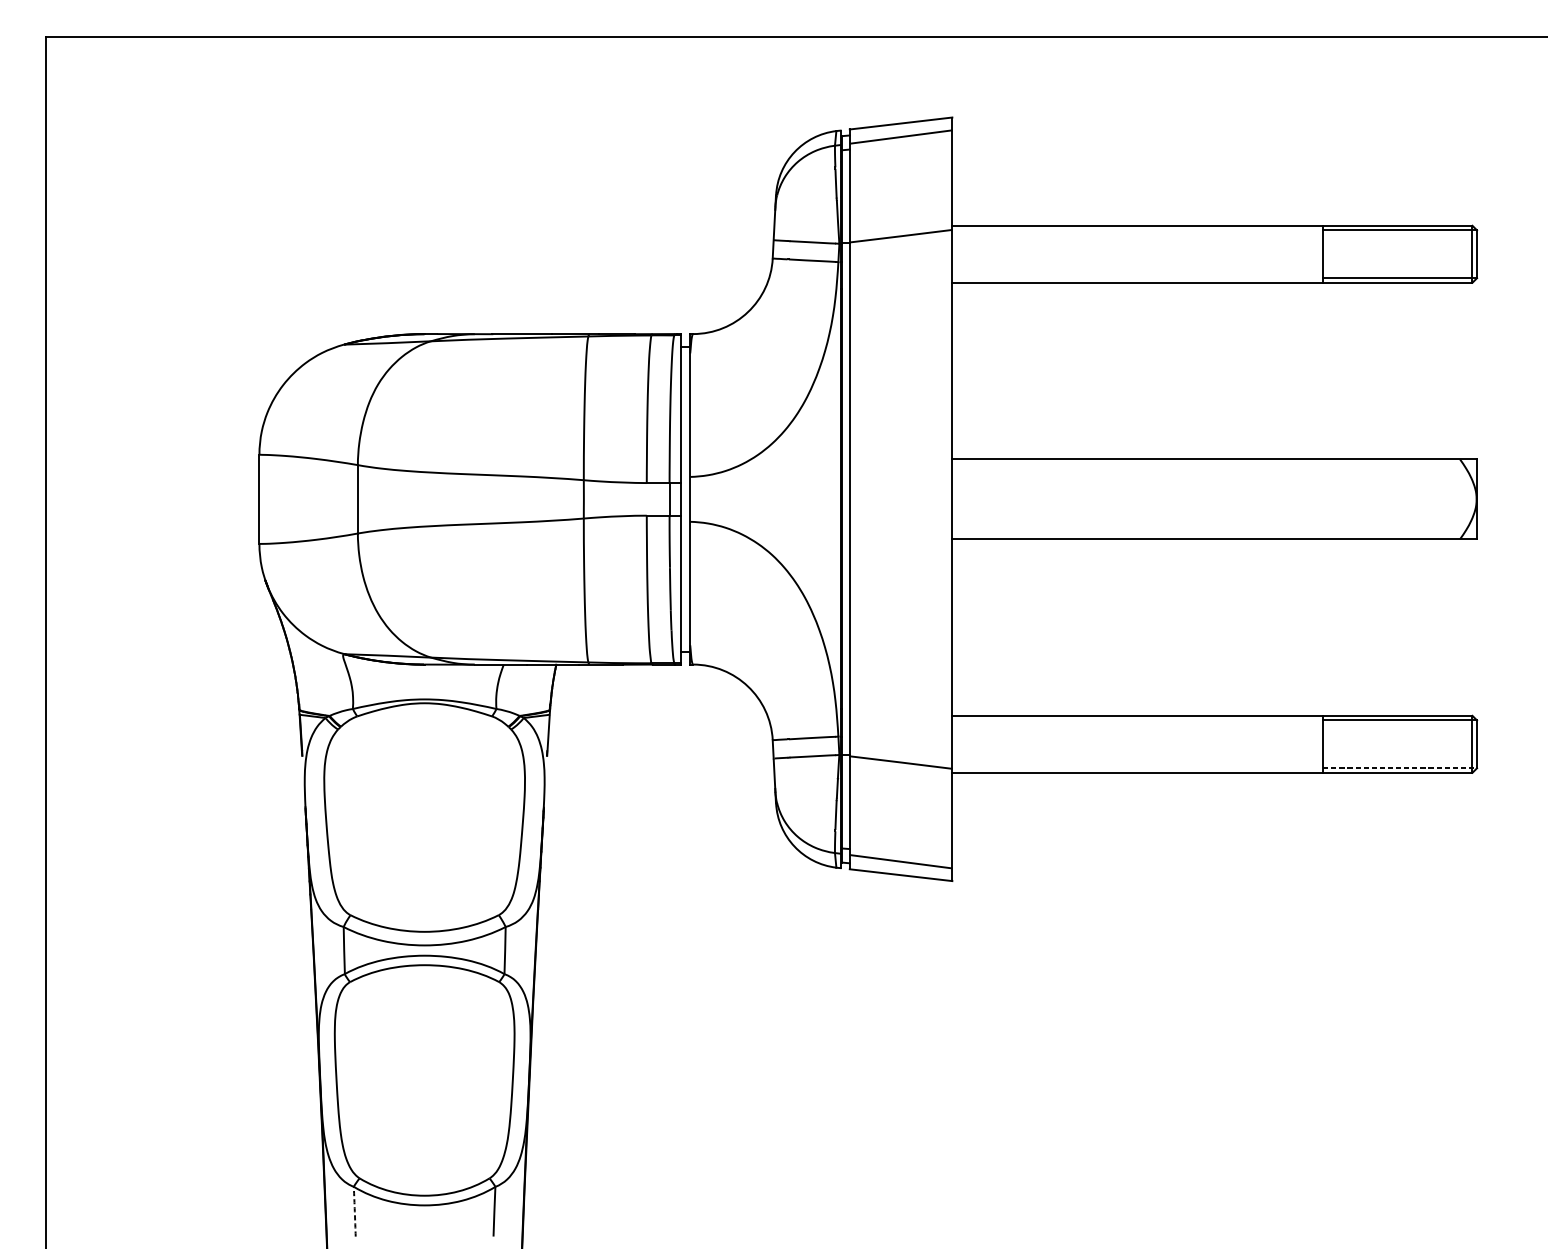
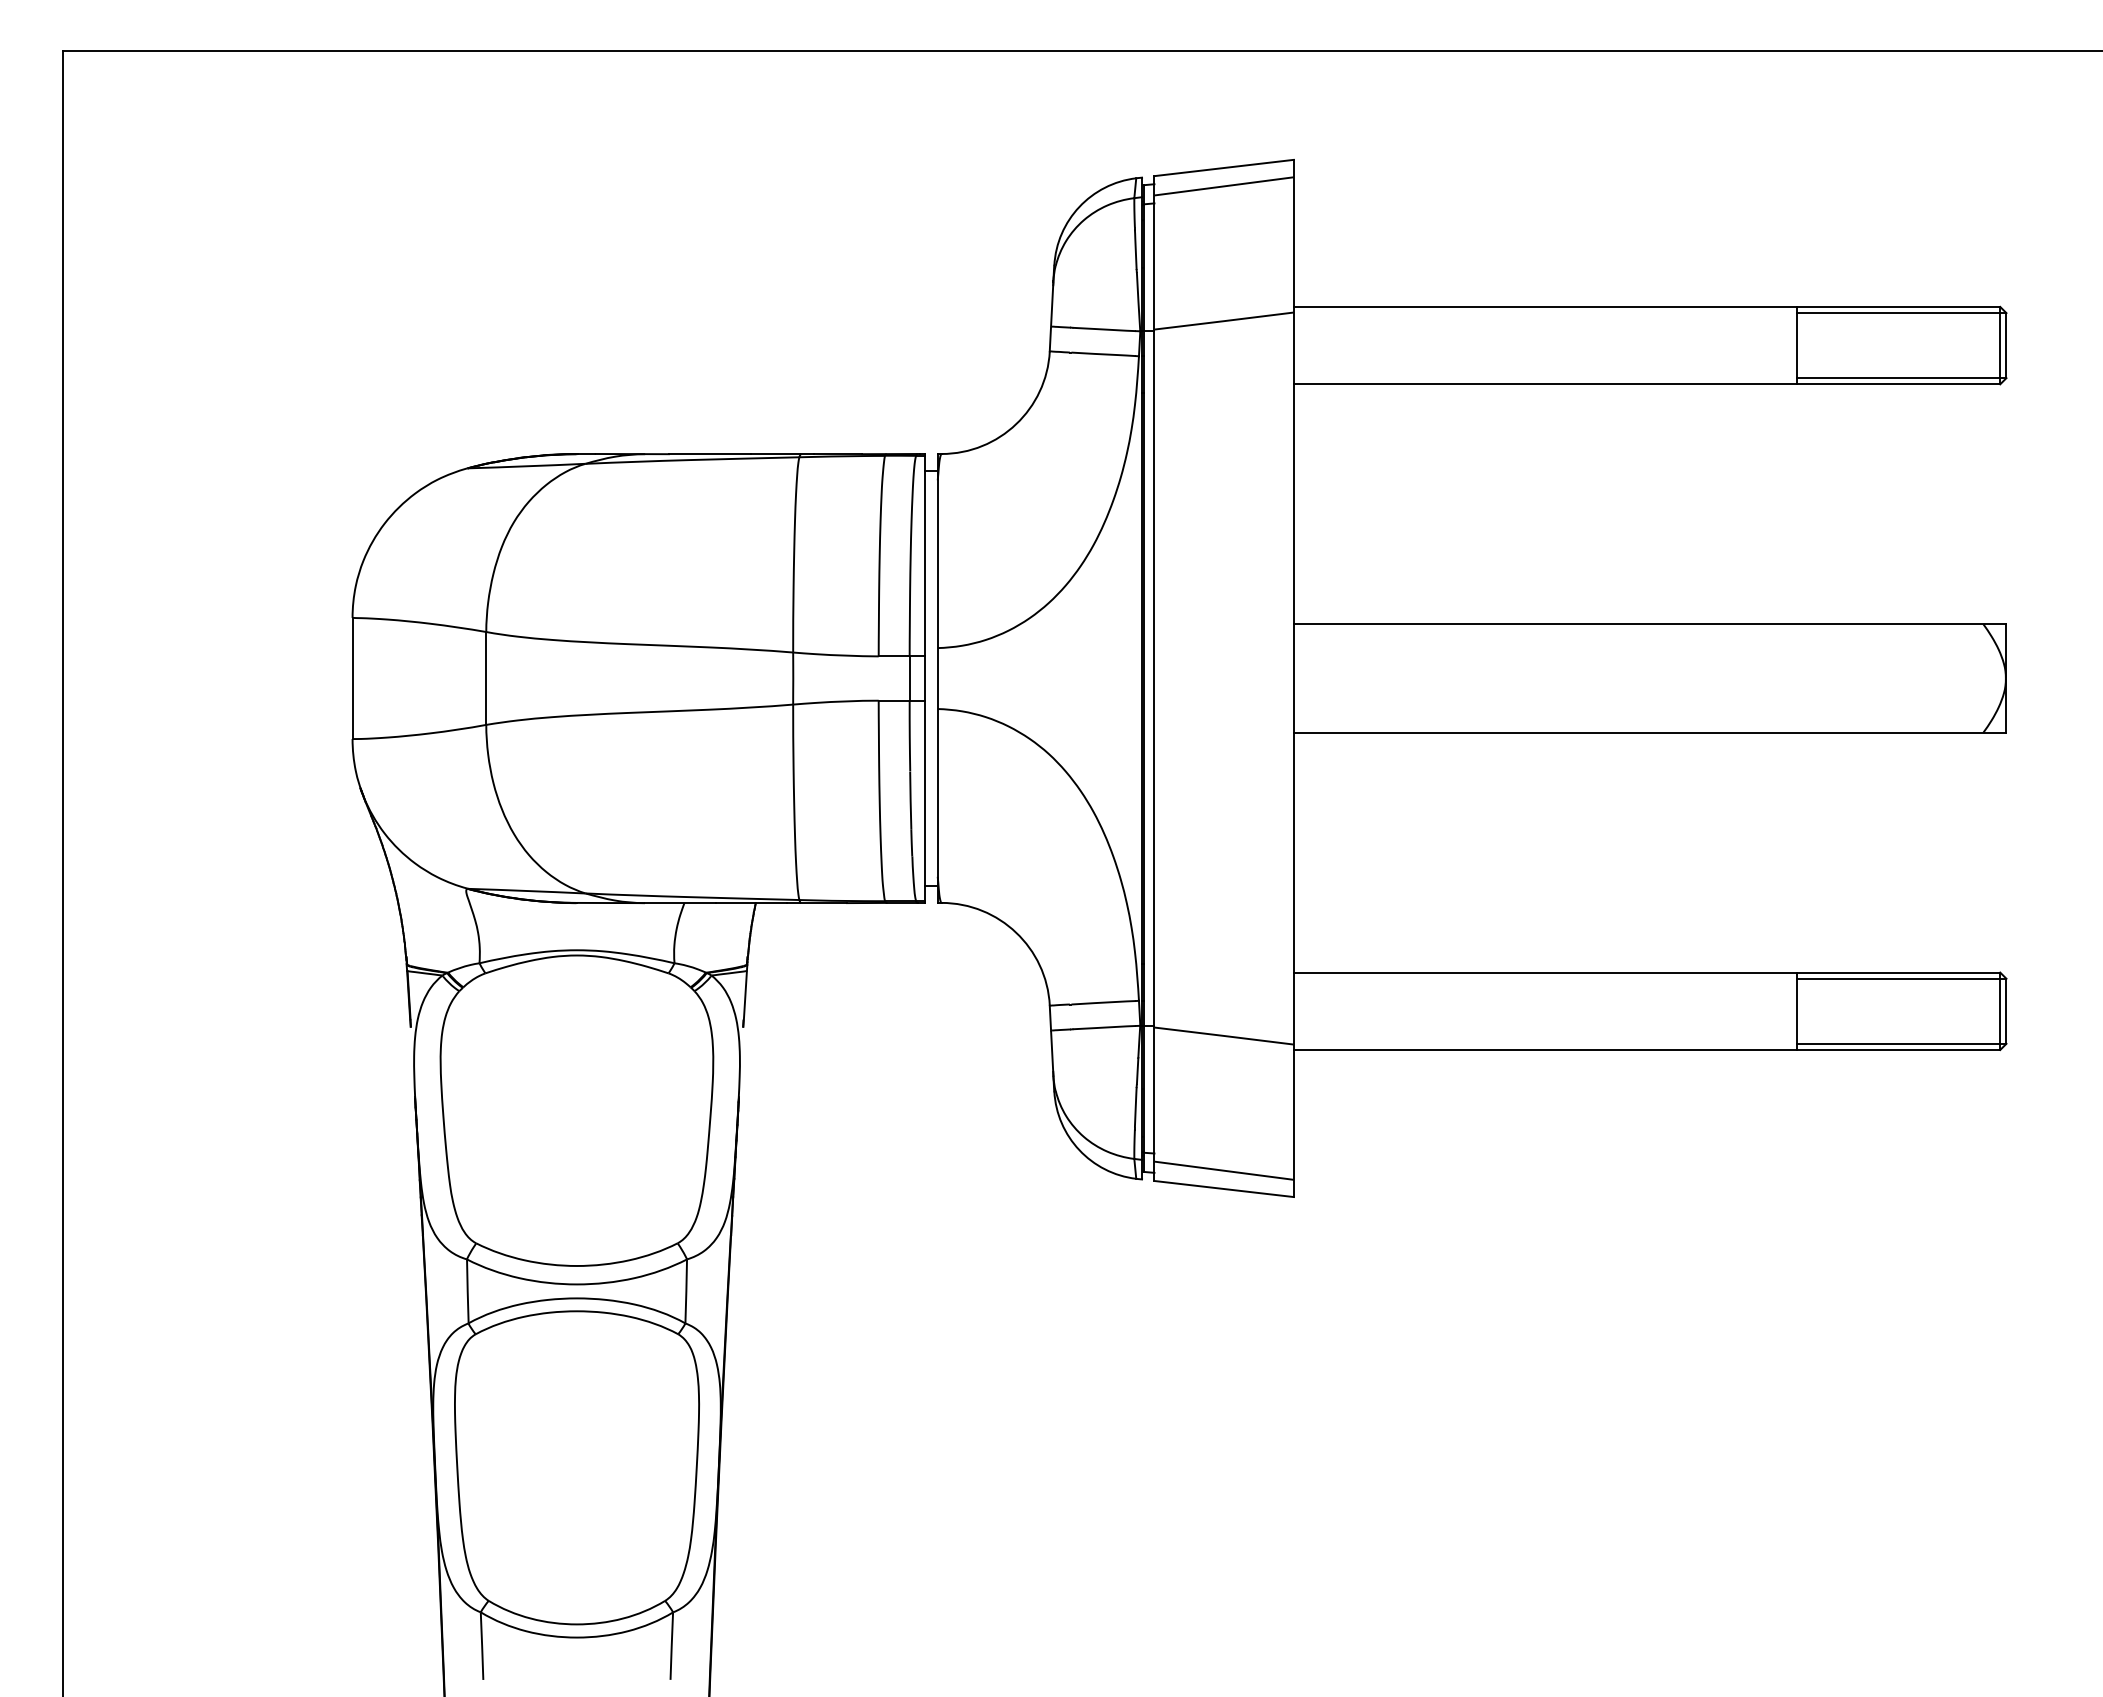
line: (1400, 768) -> (1902, 1043), dashed -> solid
arc: (355, 1211) -> (482, 1646), dashed -> solid

